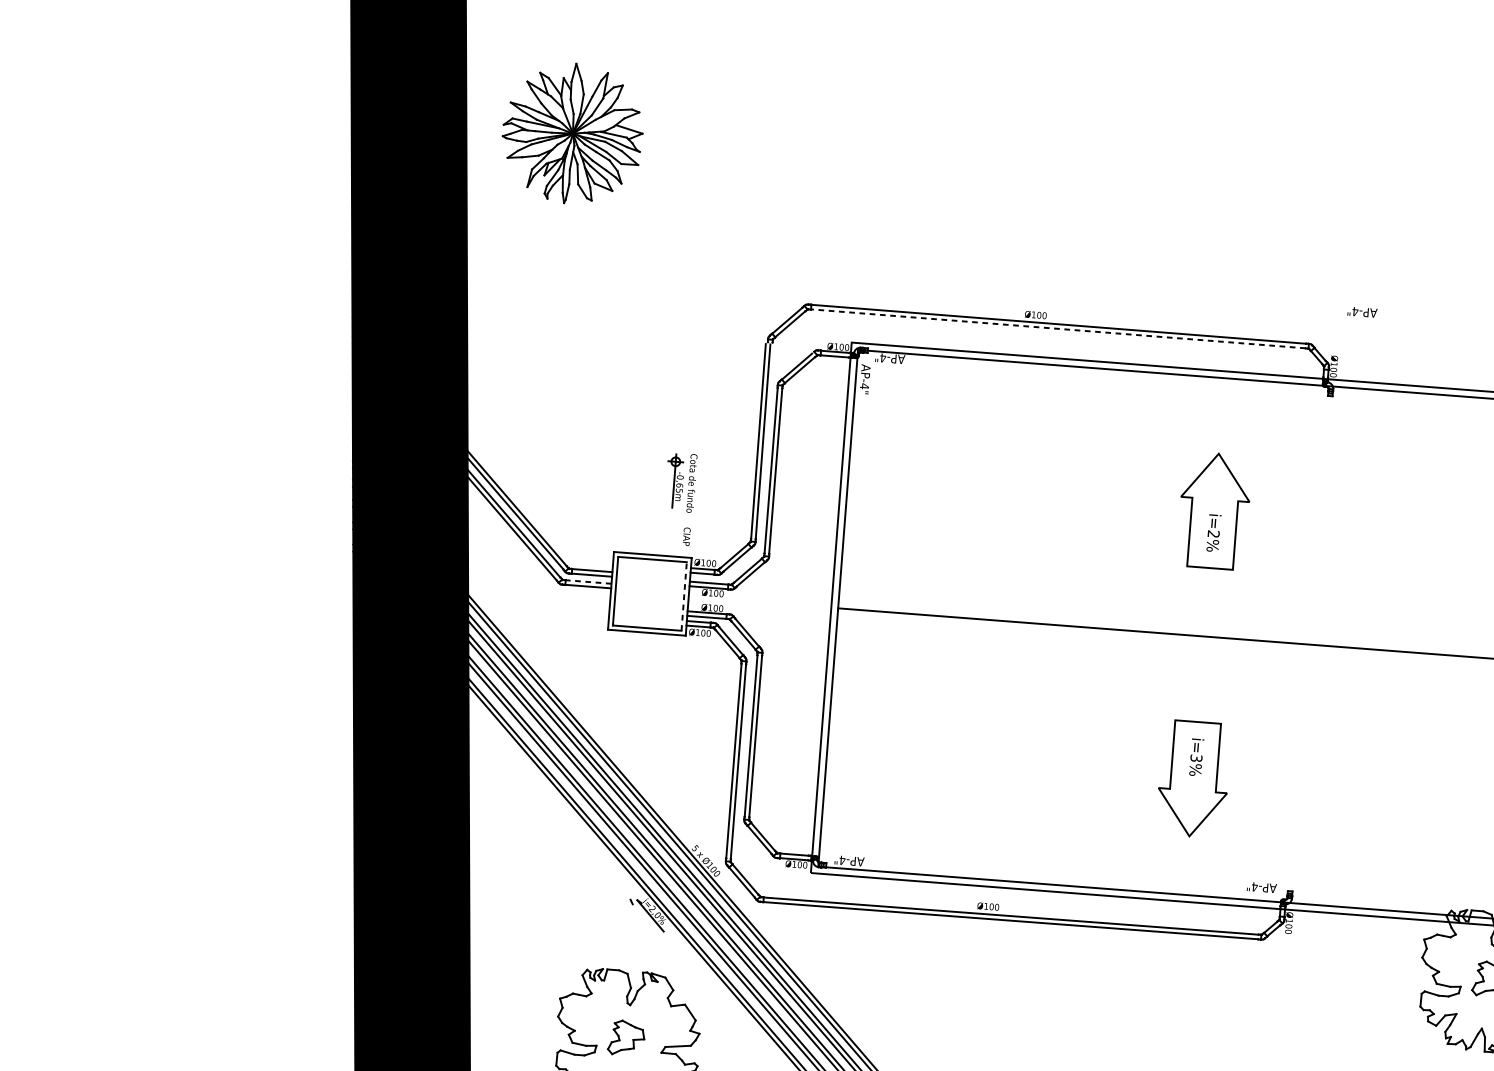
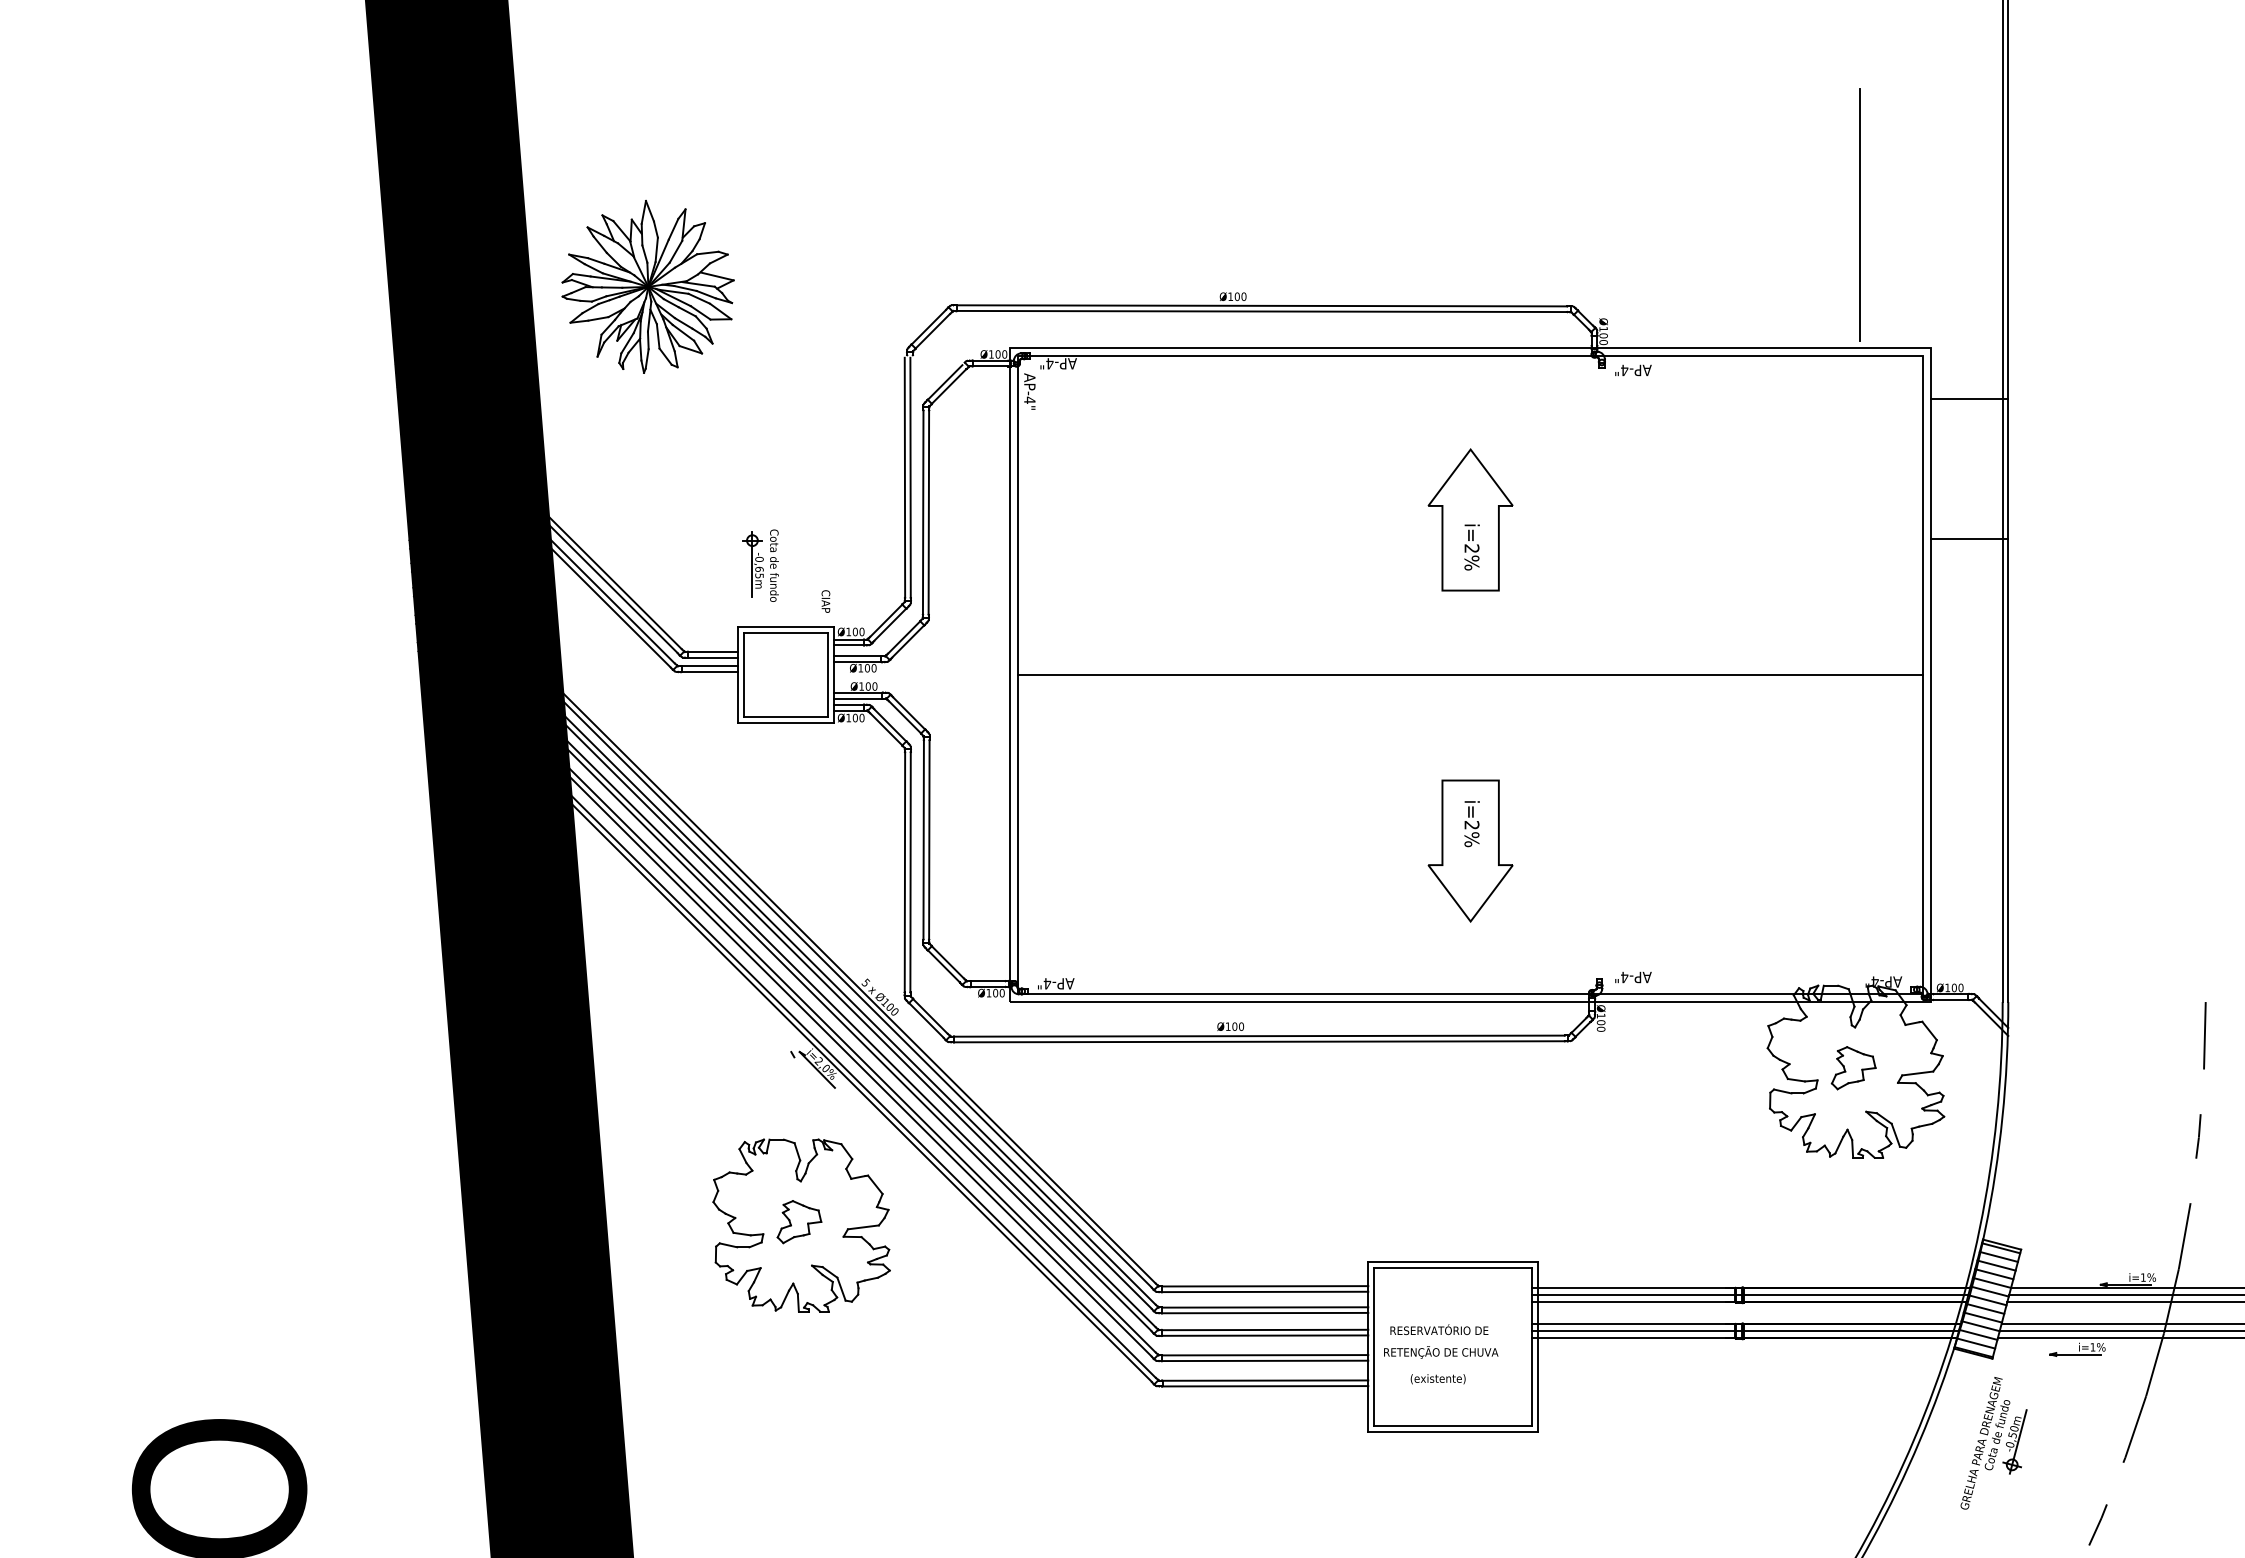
part: (572, 133) -> (647, 286), moved
text: (1362, 311) -> (1633, 369), moved
line: (1057, 328) -> (1261, 311), dashed -> solid
part: (680, 482) -> (760, 565), moved
line: (588, 582) -> (709, 666), dashed -> solid
line: (684, 596) -> (828, 674), dashed -> solid
text: (1196, 758) -> (1471, 825), i=3% -> i=2%
text: (1261, 887) -> (1633, 977), moved

